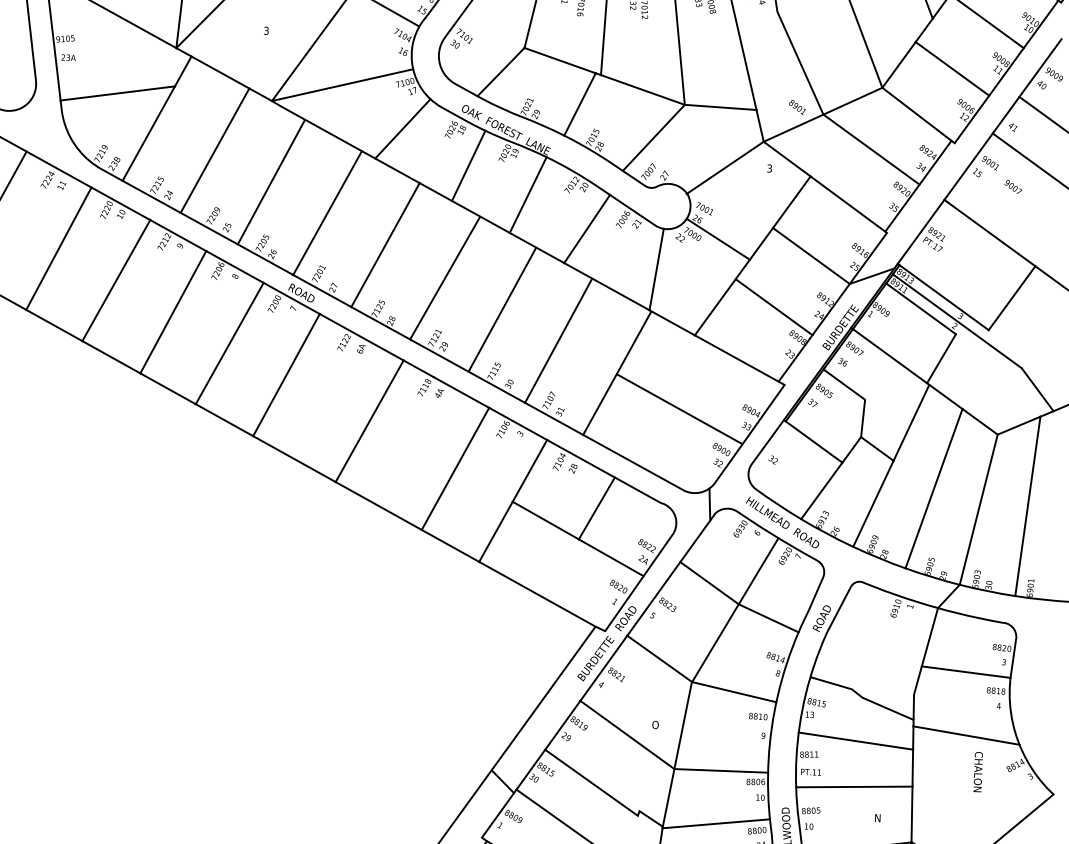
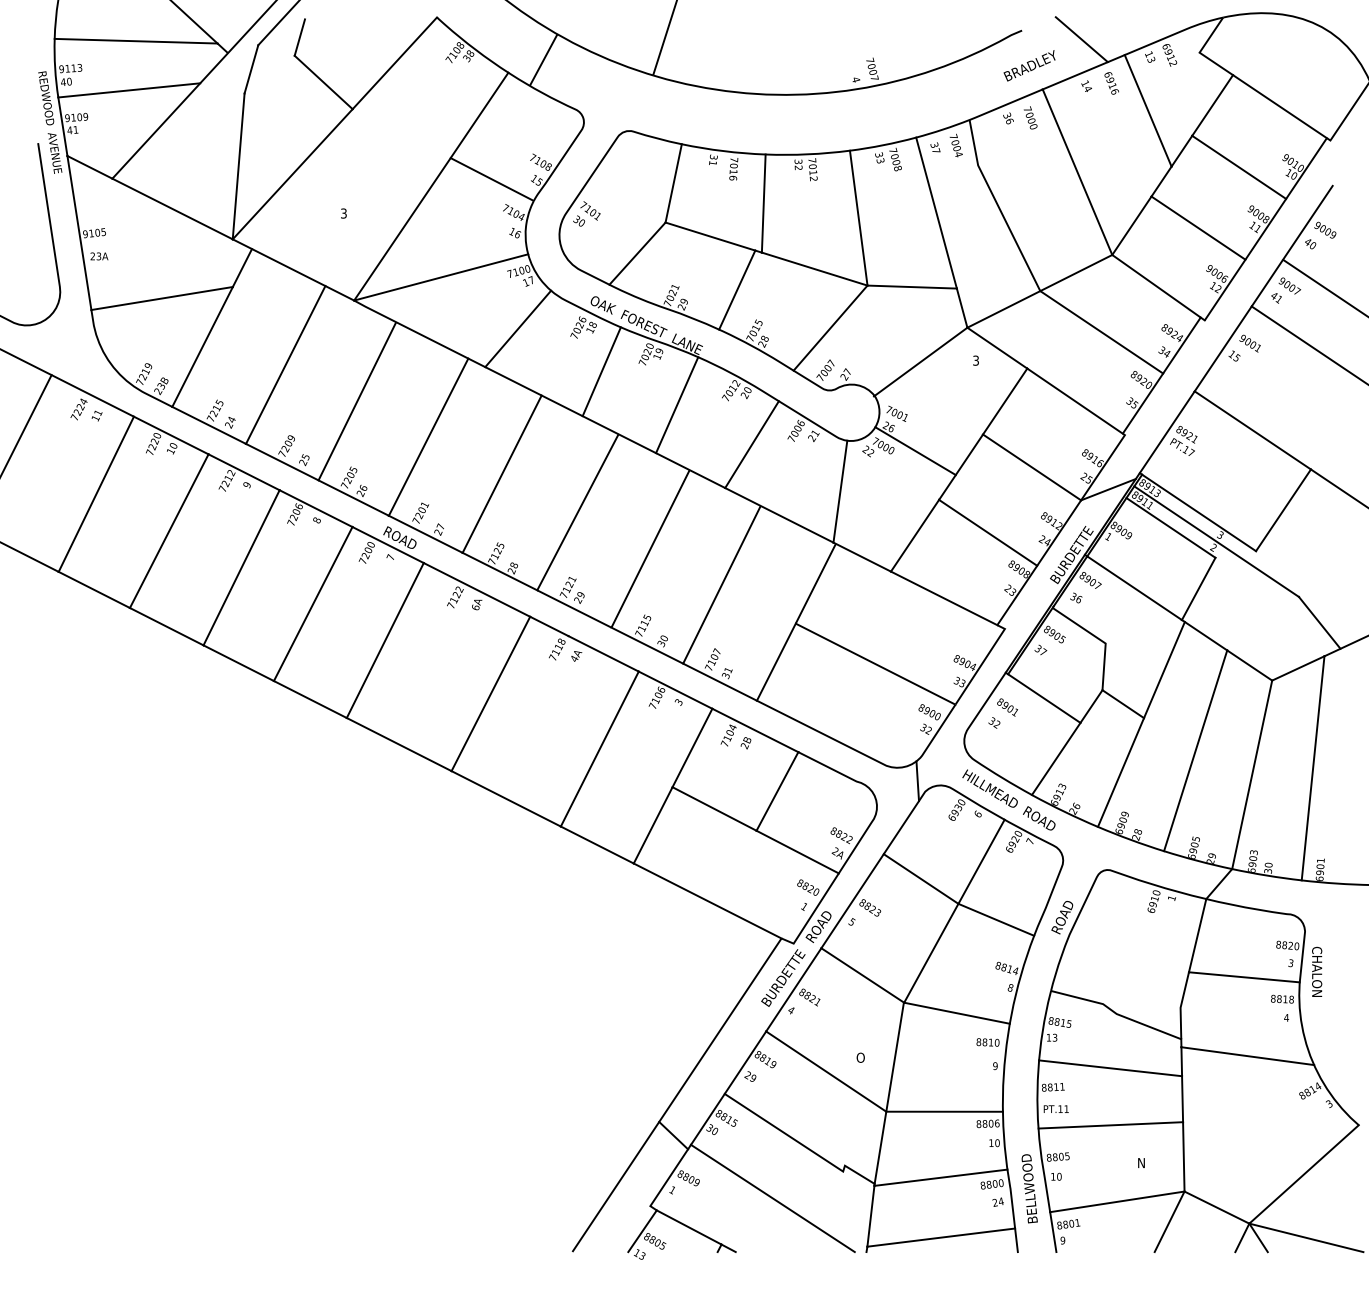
text: (797, 107) -> (1007, 707), moved
text: (1013, 186) -> (1289, 285), moved
text: (978, 771) -> (1317, 971), moved

